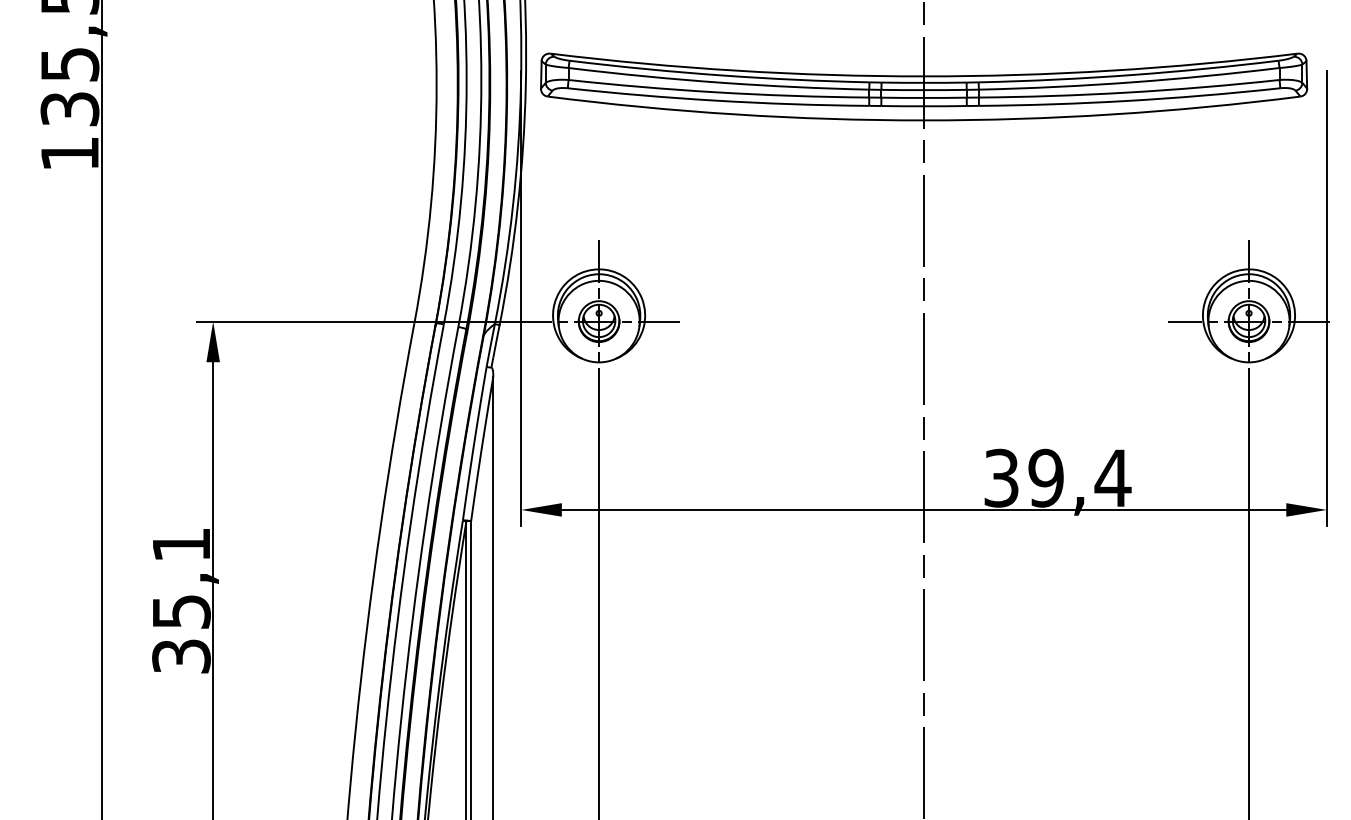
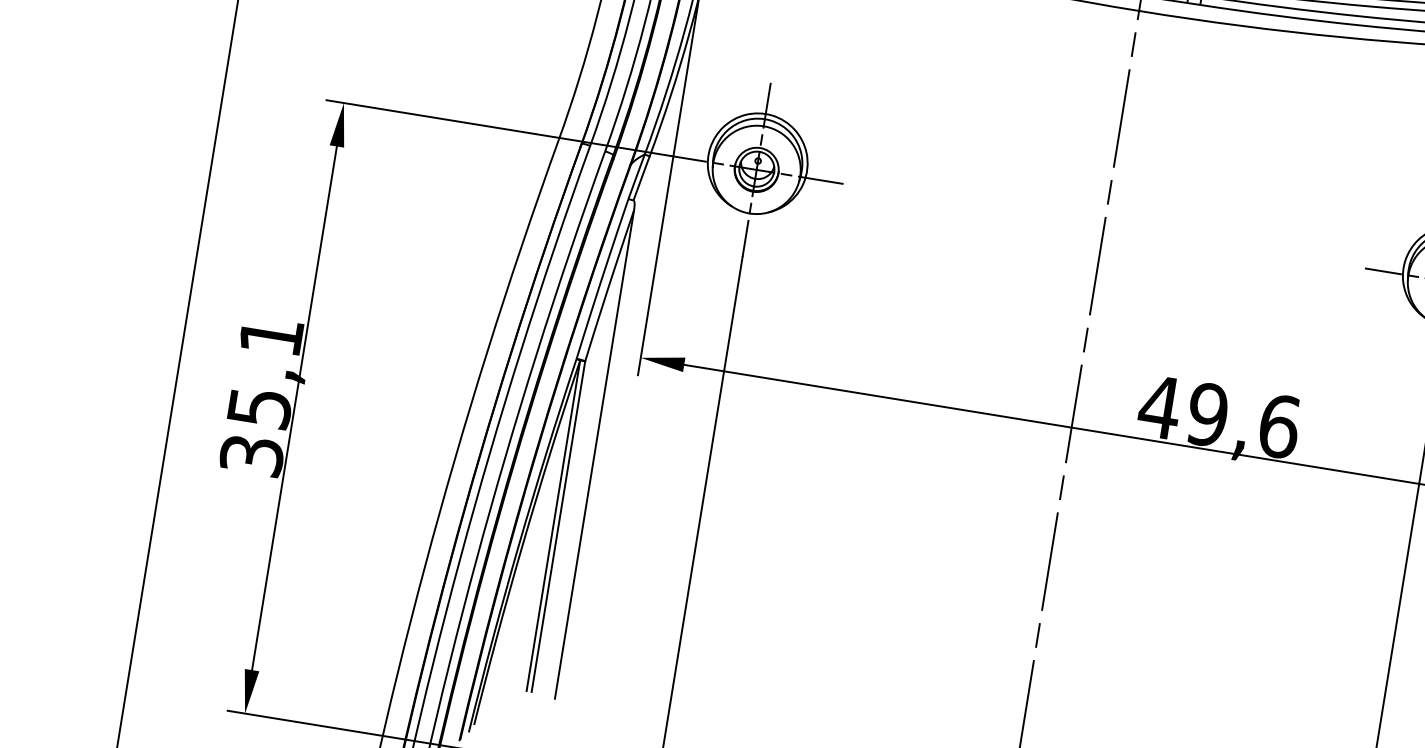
text: (1056, 477) -> (1218, 415), 39,4 -> 49,6

